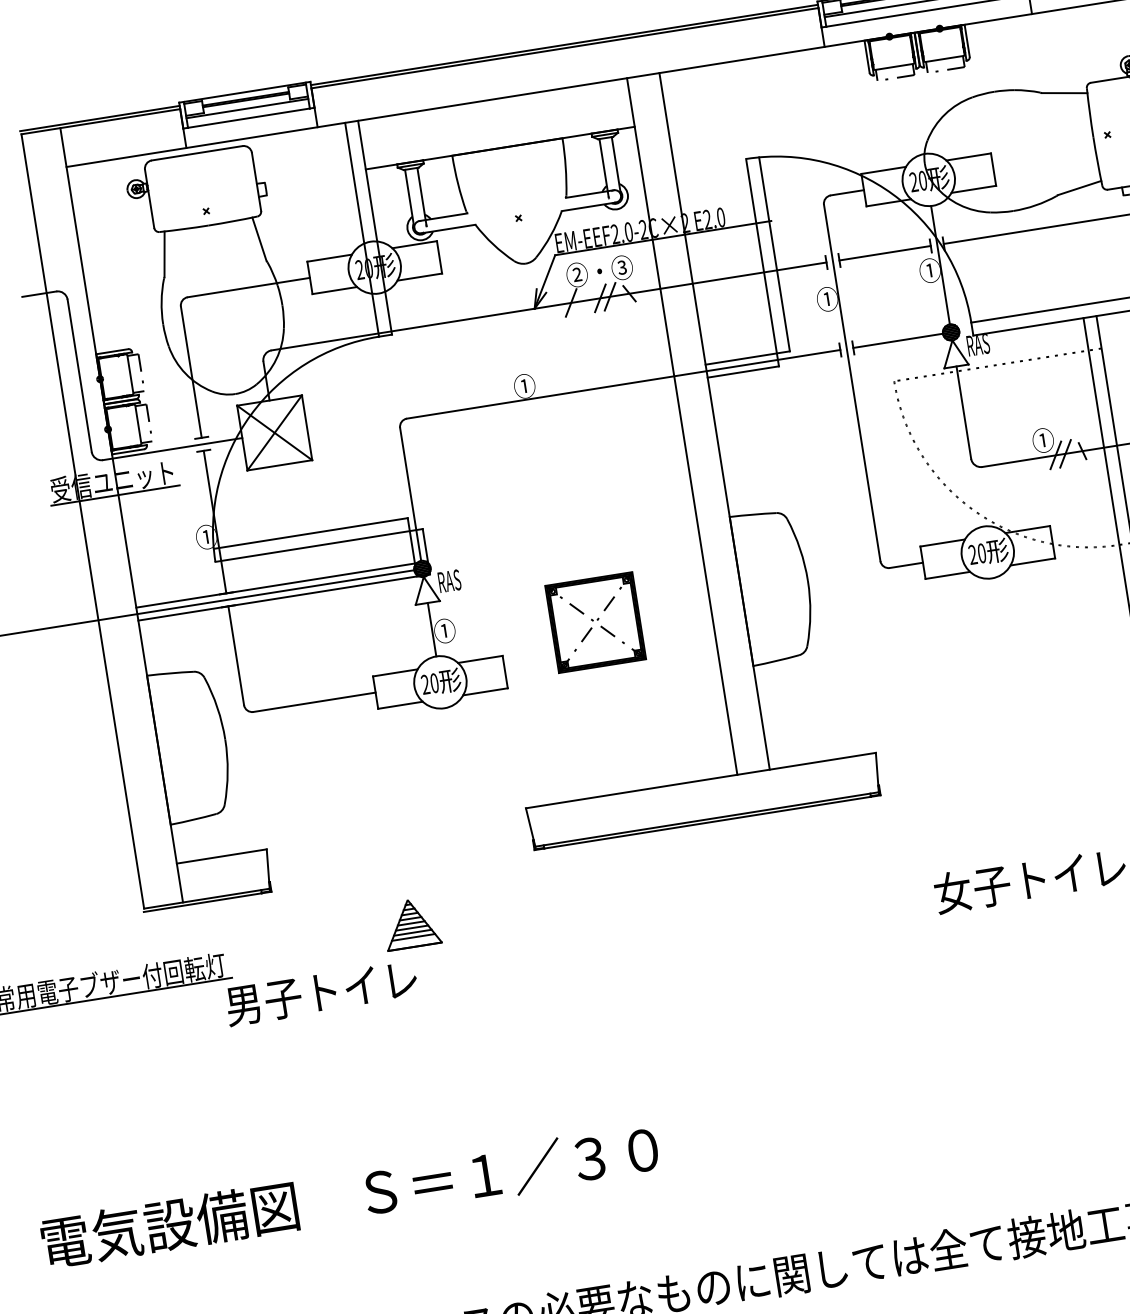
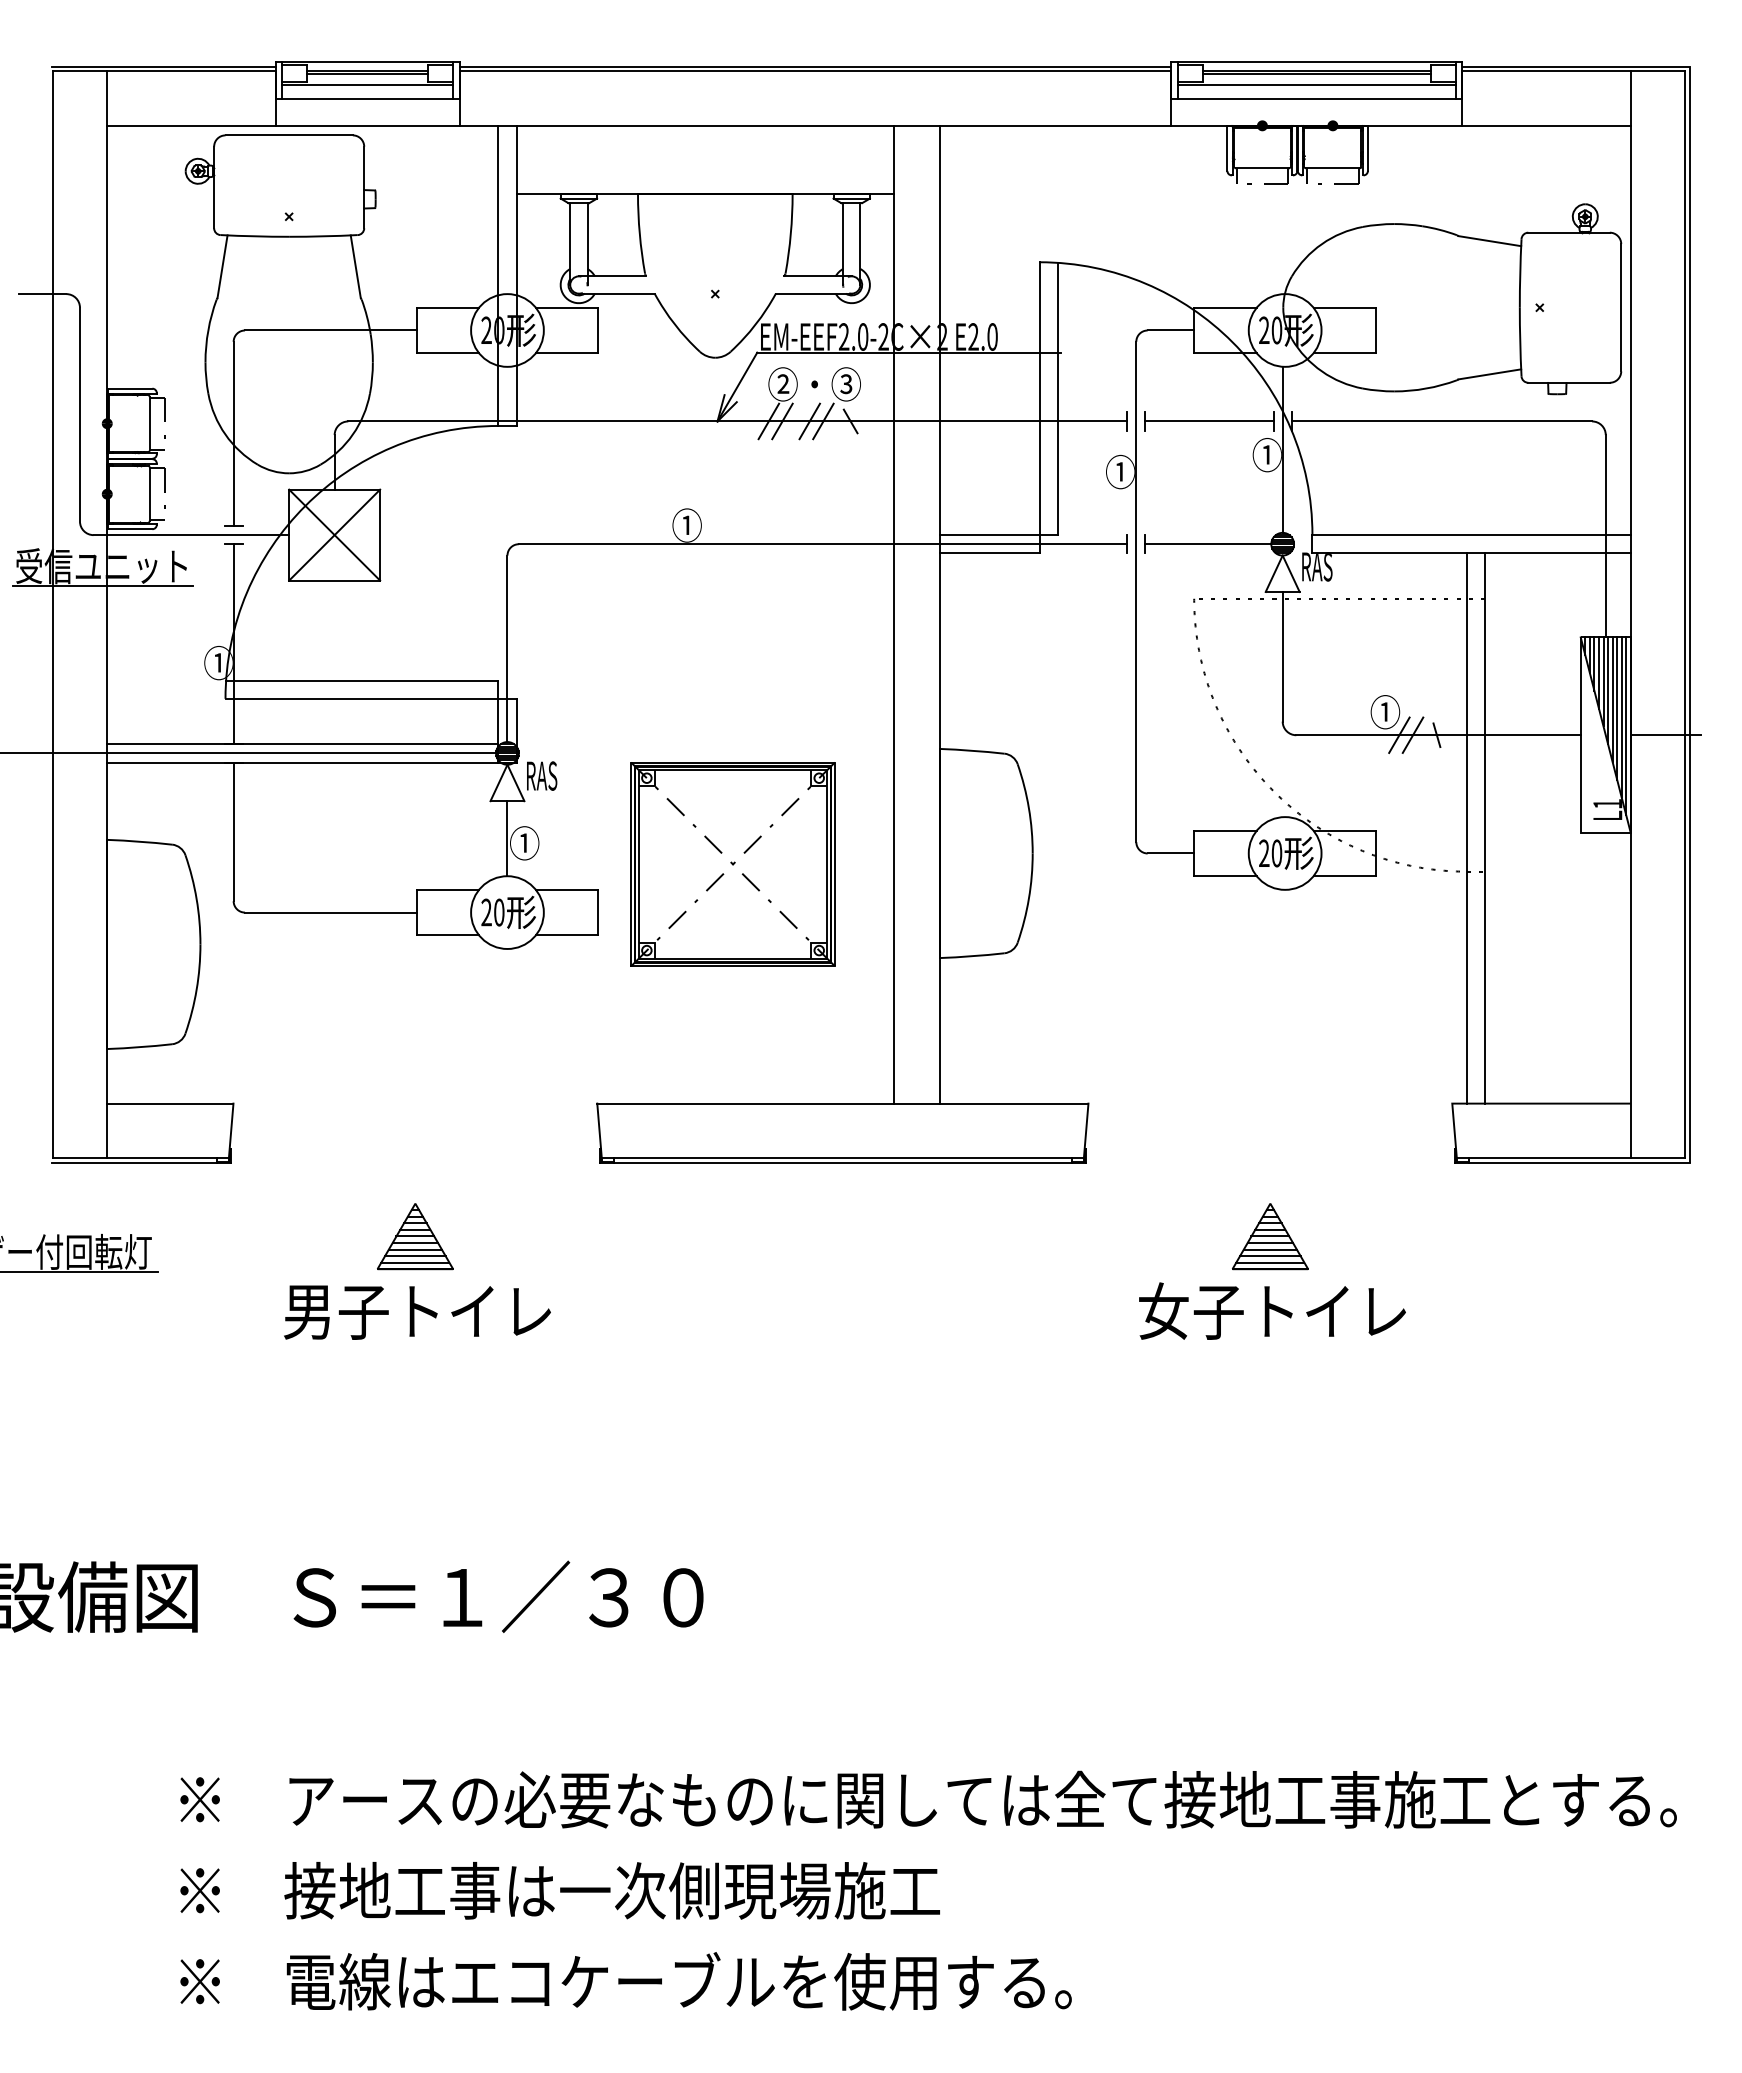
line: (580, 301) -> (782, 421), added
part: (595, 622) -> (732, 864), size x1.67
part: (1020, 827) -> (1270, 1236), added
line: (414, 942) -> (415, 1262), added
text: (321, 993) -> (417, 1312), moved

